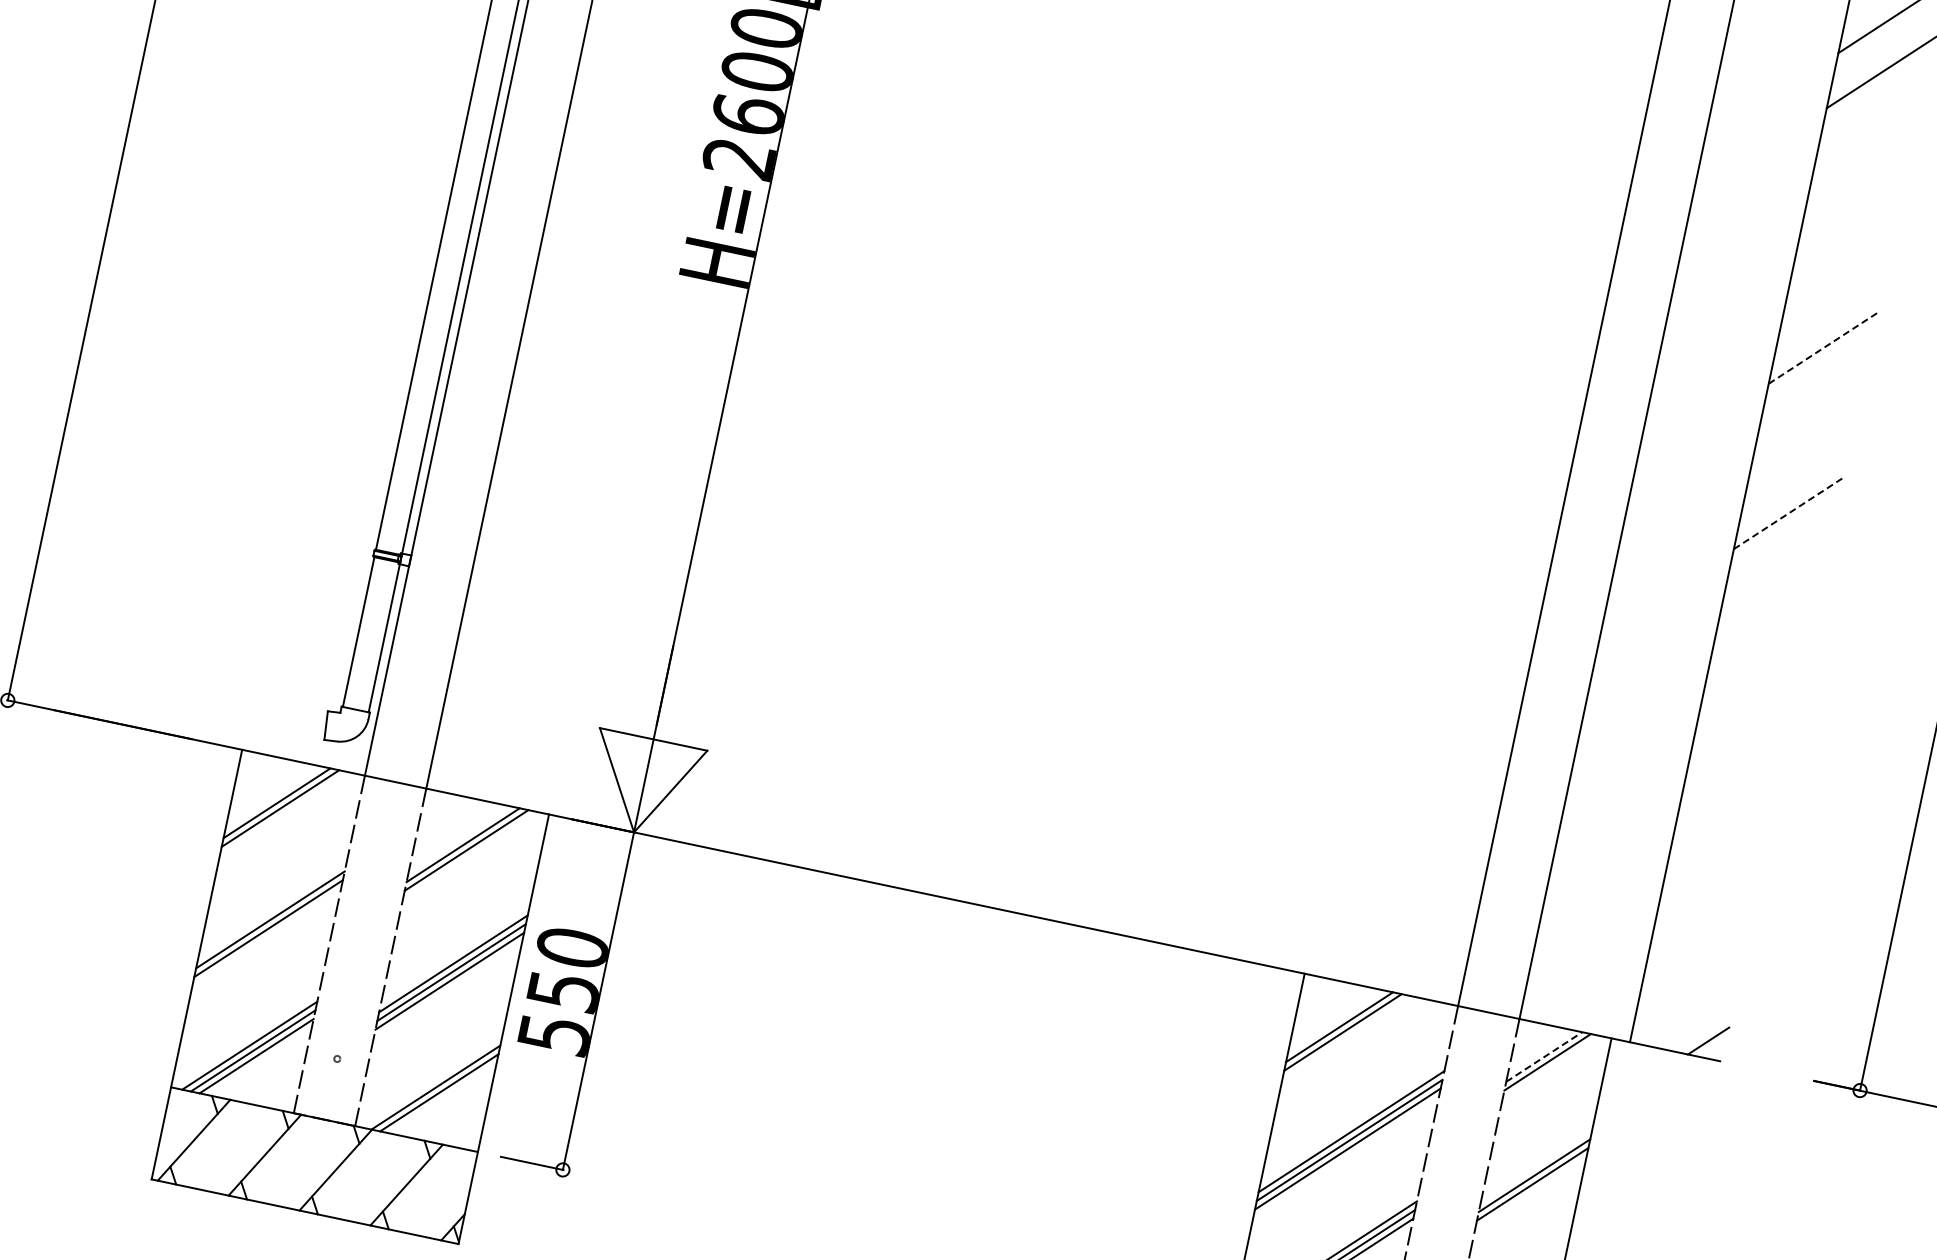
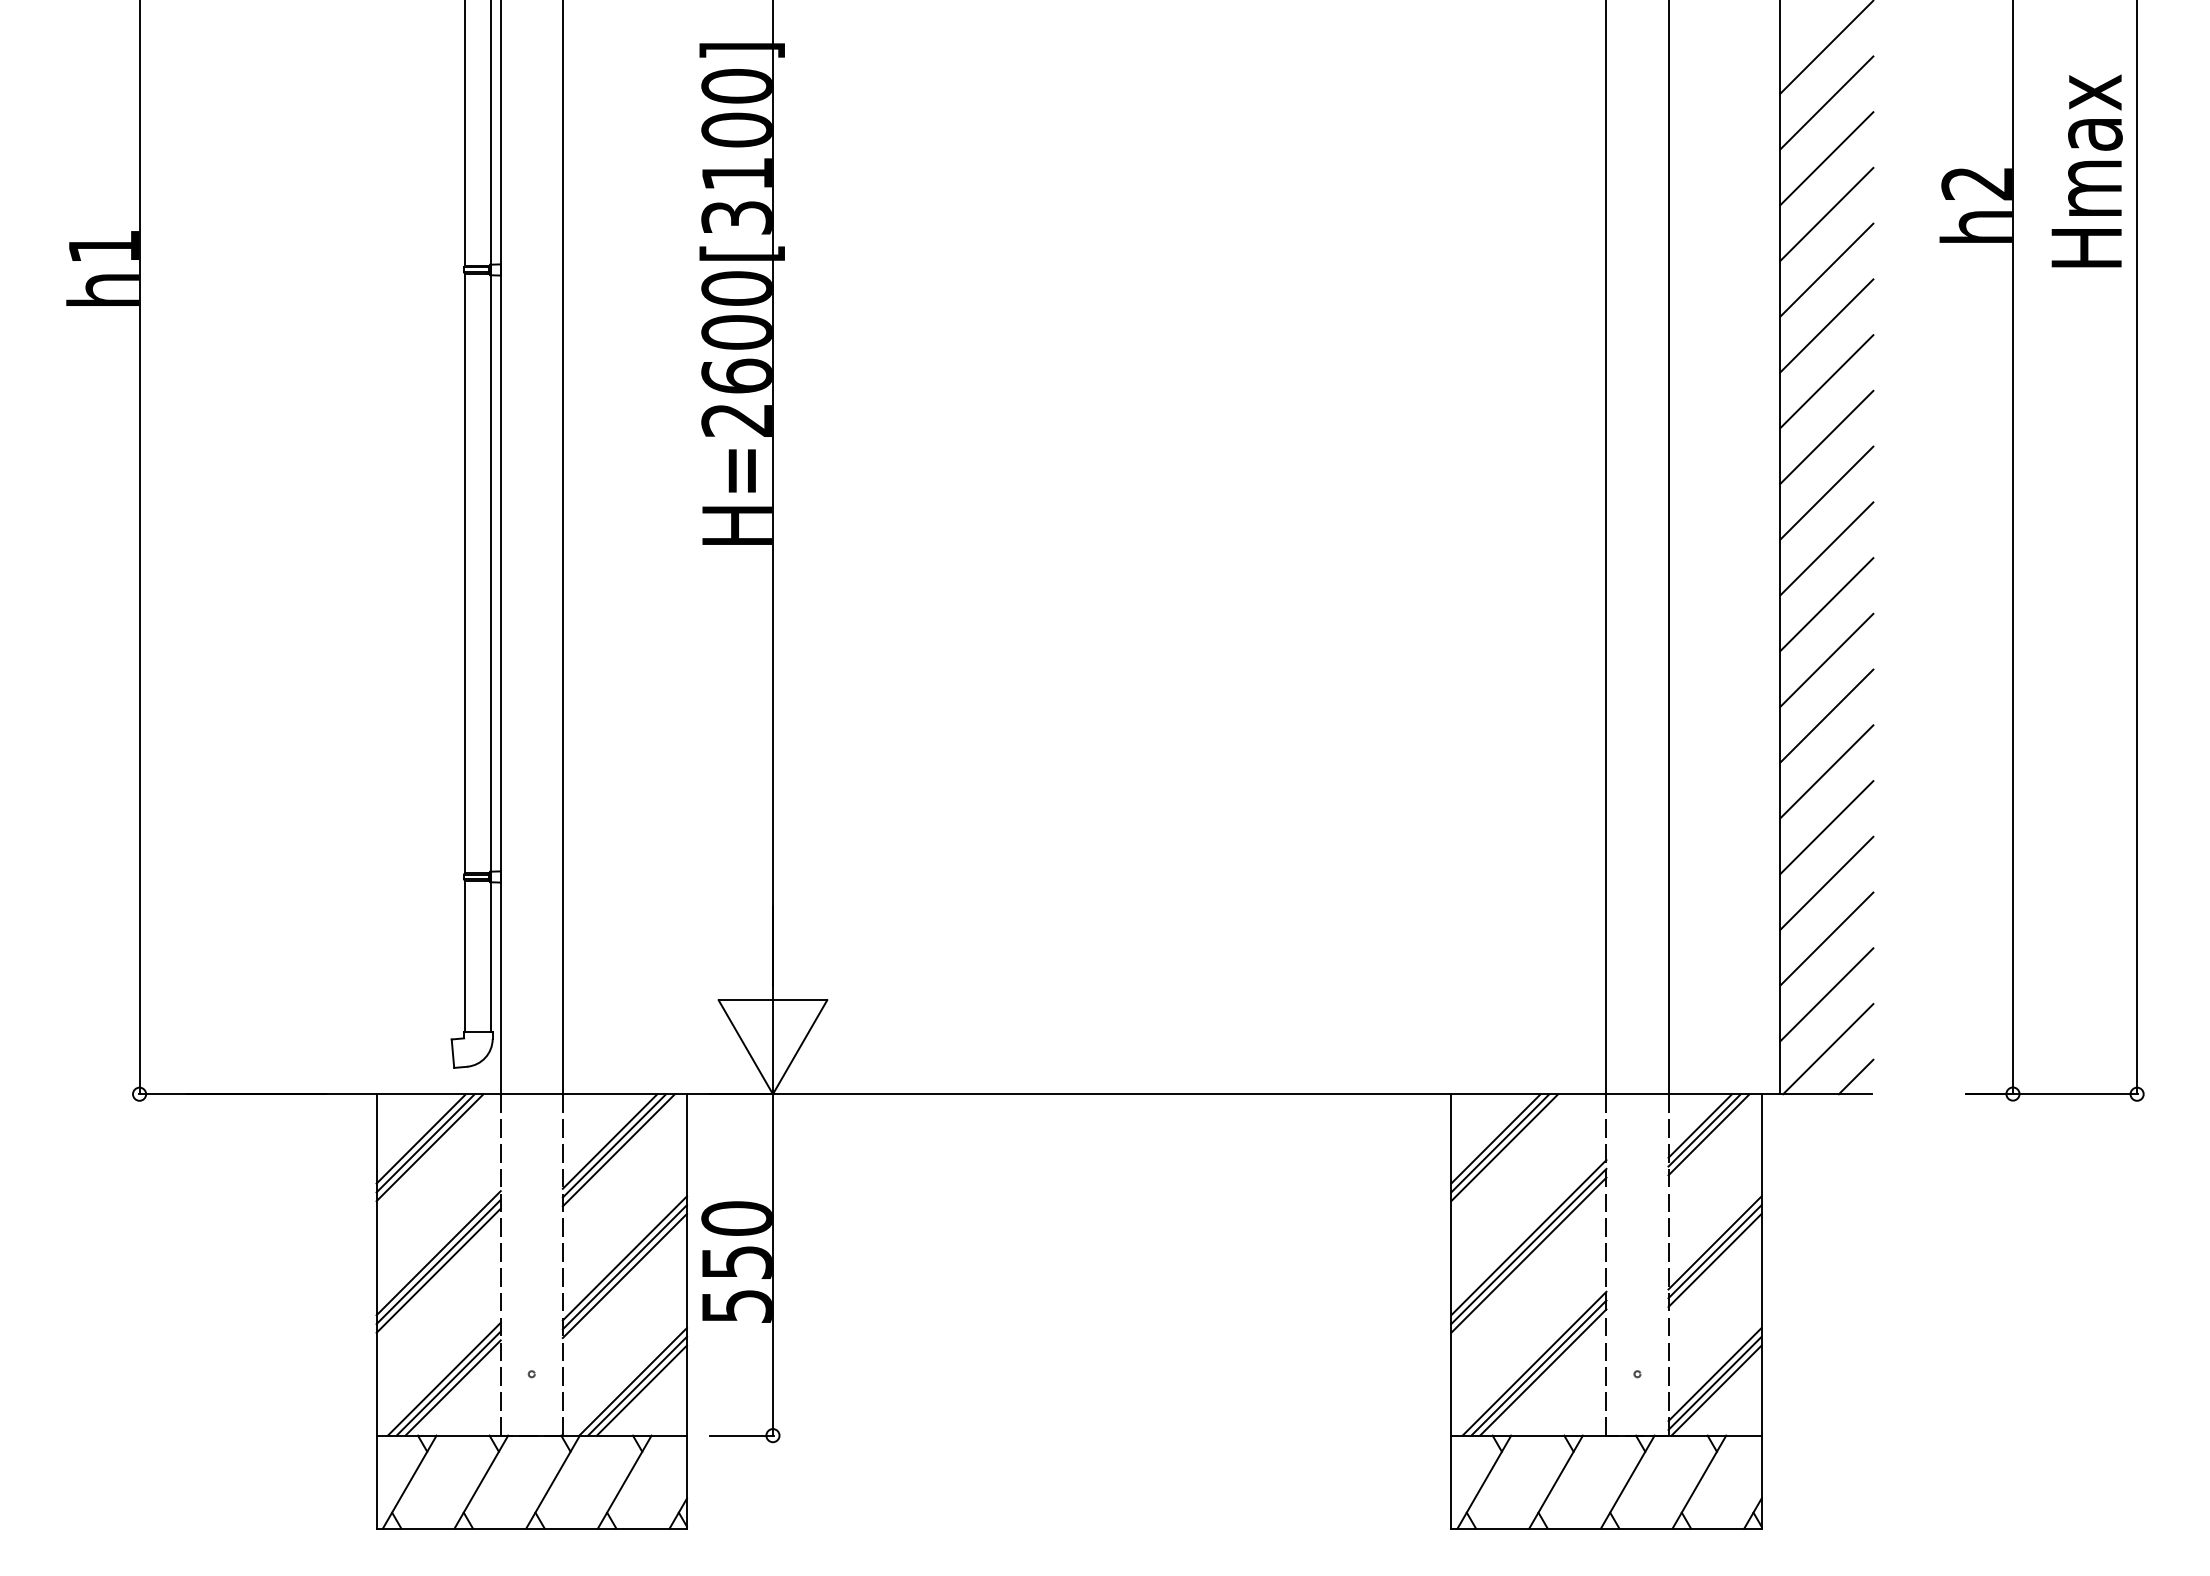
line: (1870, 126) -> (1826, 158), added
line: (1858, 182) -> (1826, 214), added
line: (1847, 236) -> (1826, 269), added
line: (1835, 291) -> (1826, 325), added
line: (1824, 347) -> (1826, 381), dashed -> solid
line: (1812, 402) -> (1826, 437), added
line: (1801, 456) -> (1826, 492), added
line: (1789, 512) -> (1826, 548), dashed -> solid
line: (1777, 567) -> (1826, 604), added
line: (1766, 622) -> (1826, 659), added
line: (1754, 677) -> (1826, 715), added
line: (1742, 732) -> (1826, 771), added
line: (1731, 788) -> (1826, 827), added
line: (283, 813) -> (429, 1147), added
line: (1719, 842) -> (1826, 882), added
line: (469, 855) -> (618, 1150), added
line: (1708, 897) -> (1826, 938), added
line: (266, 936) -> (438, 1270), added
line: (1696, 953) -> (1826, 994), added
line: (1686, 1008) -> (1828, 1049), added
line: (1346, 1037) -> (1504, 1147), added
line: (1544, 1057) -> (1700, 1126), dashed -> solid
line: (1550, 1067) -> (1708, 1134), added
line: (442, 1097) -> (641, 1390), added
line: (1530, 1192) -> (1714, 1260), added

